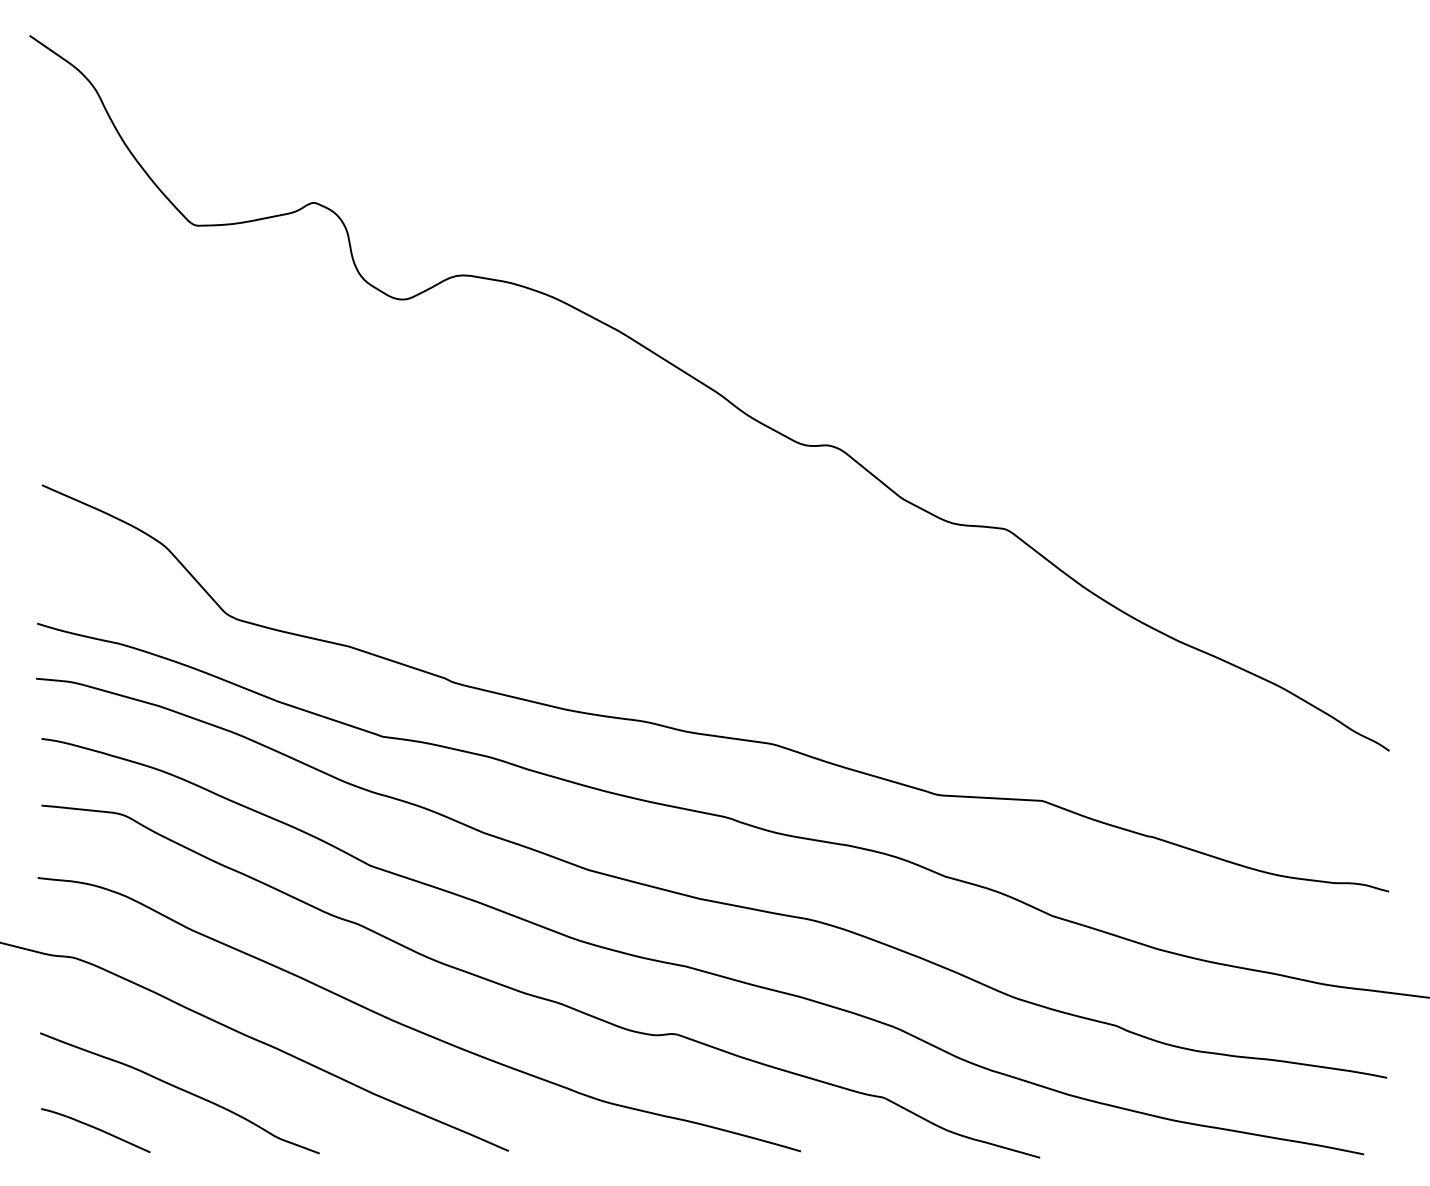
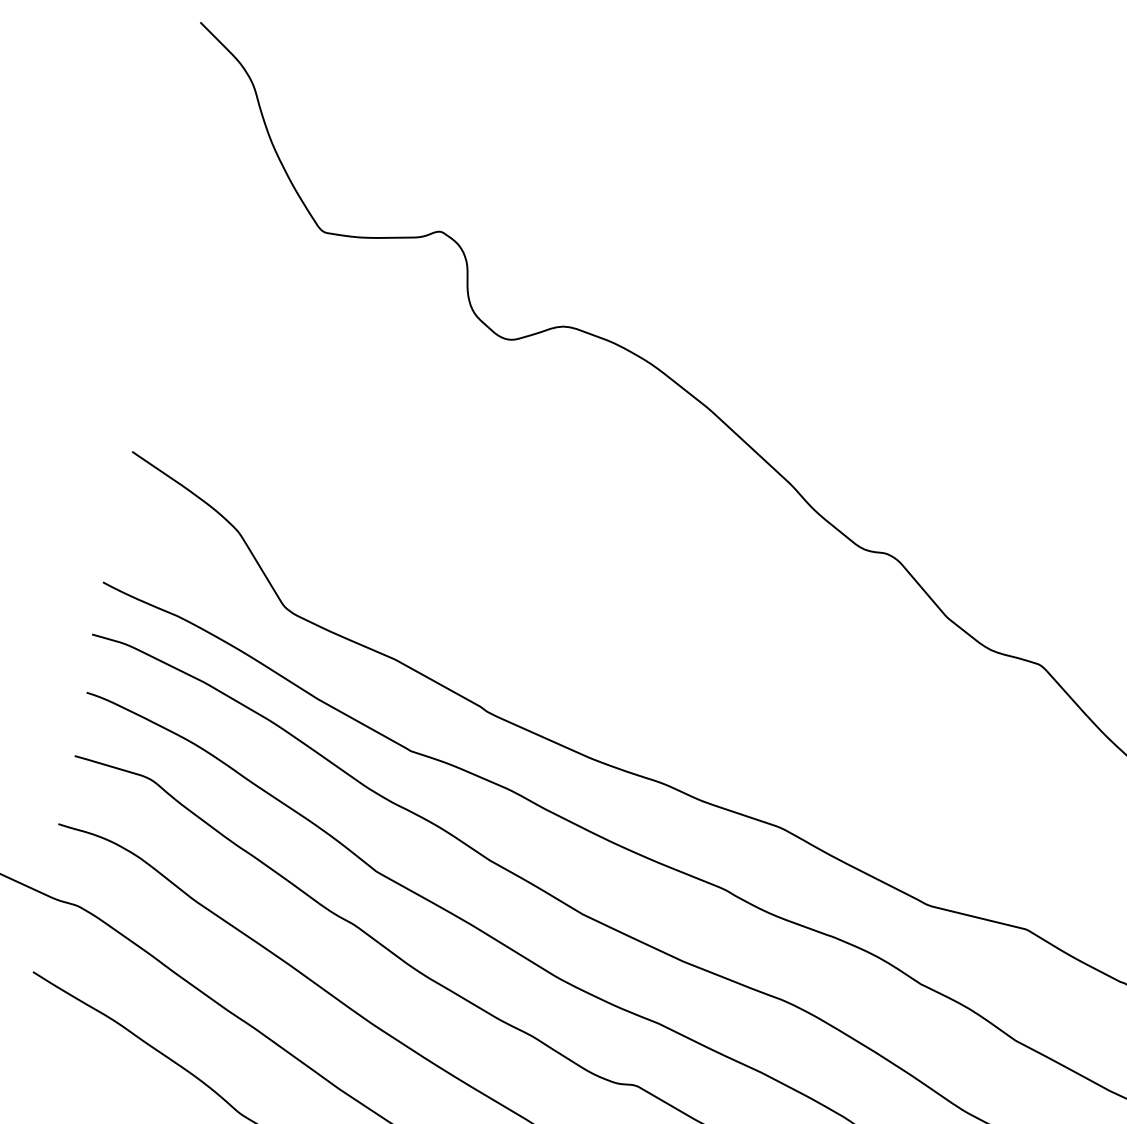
curve: (96, 1129) -> (69, 1073), removed

